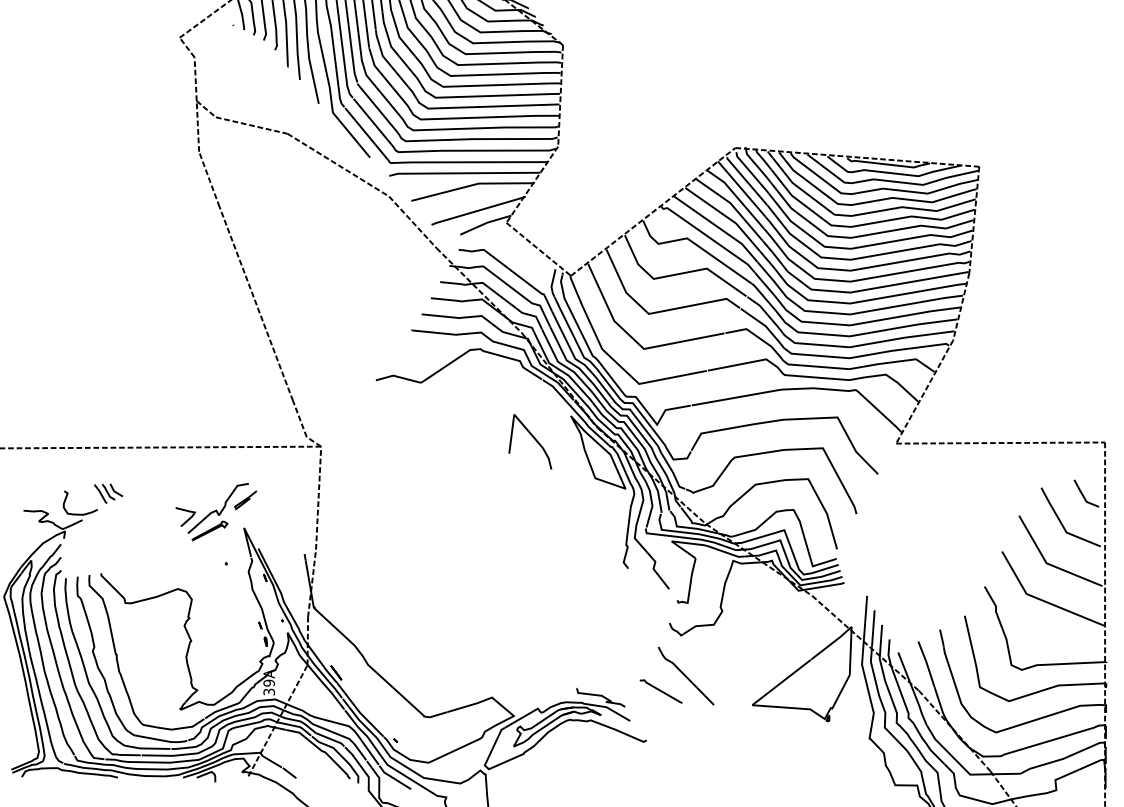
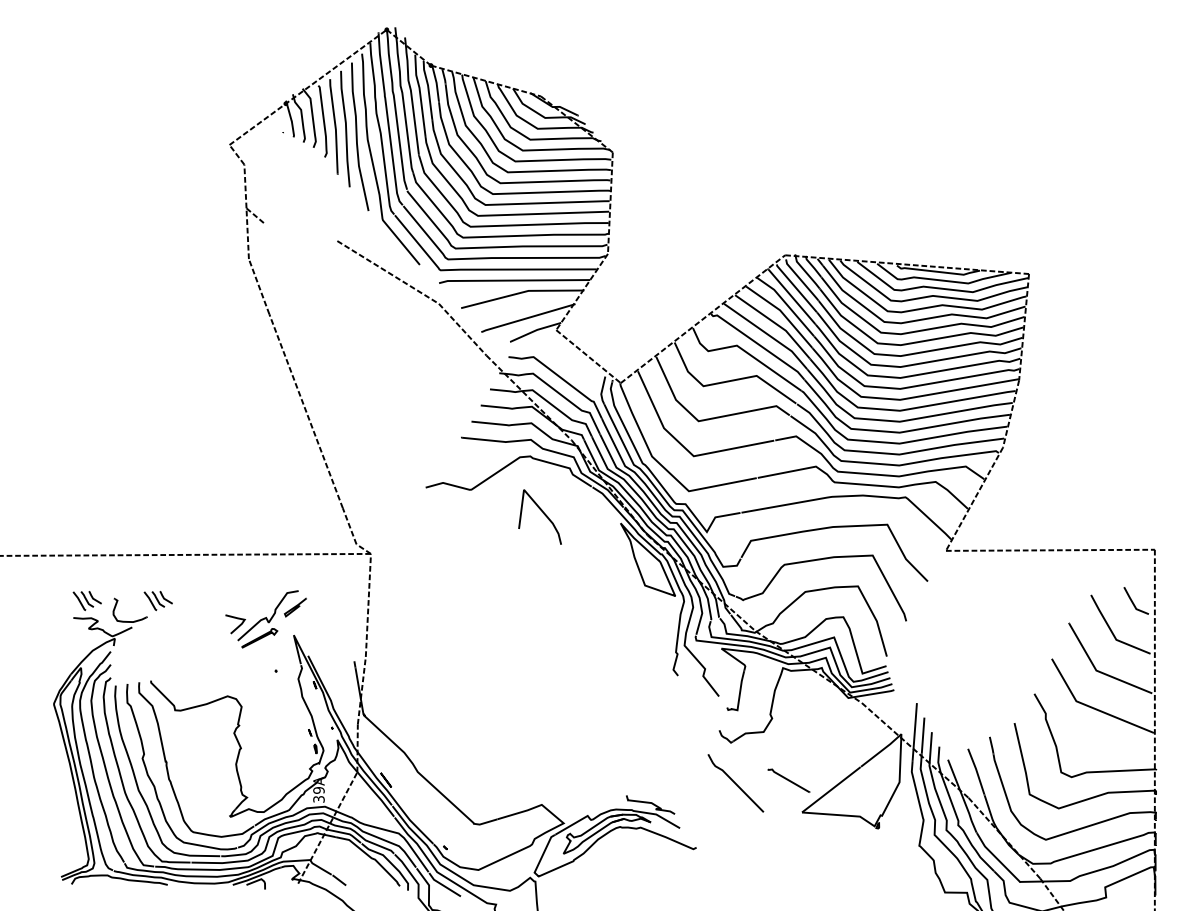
line: (251, 125) -> (301, 232), removed
curve: (533, 439) -> (543, 514), moved
part: (36, 493) -> (86, 600), added
part: (660, 691) -> (788, 780), moved

